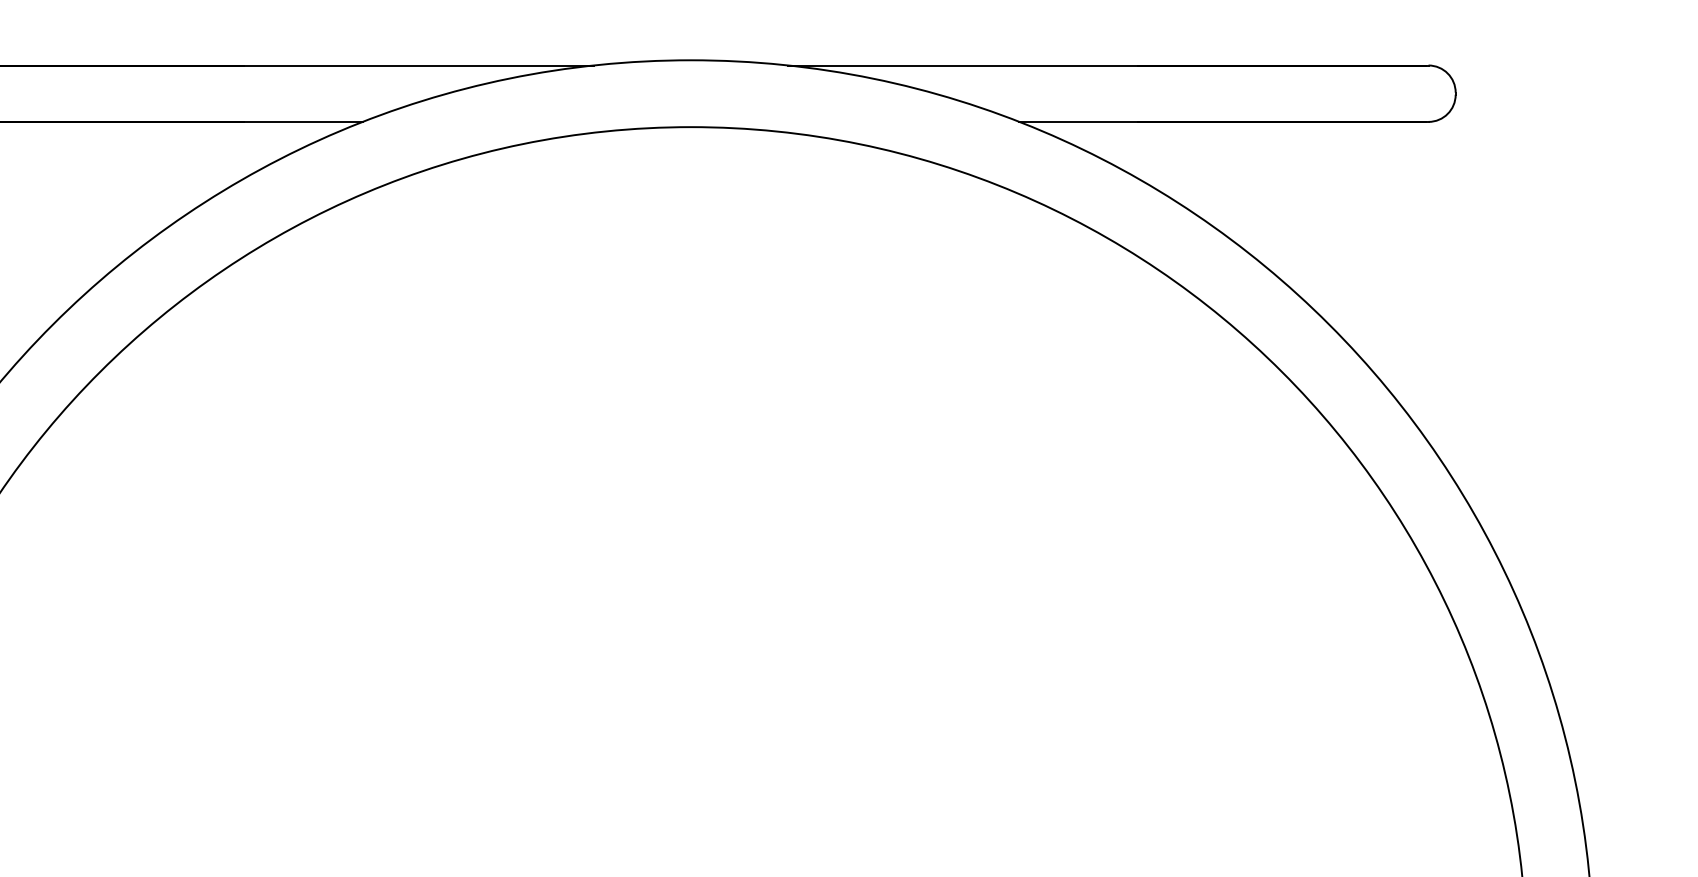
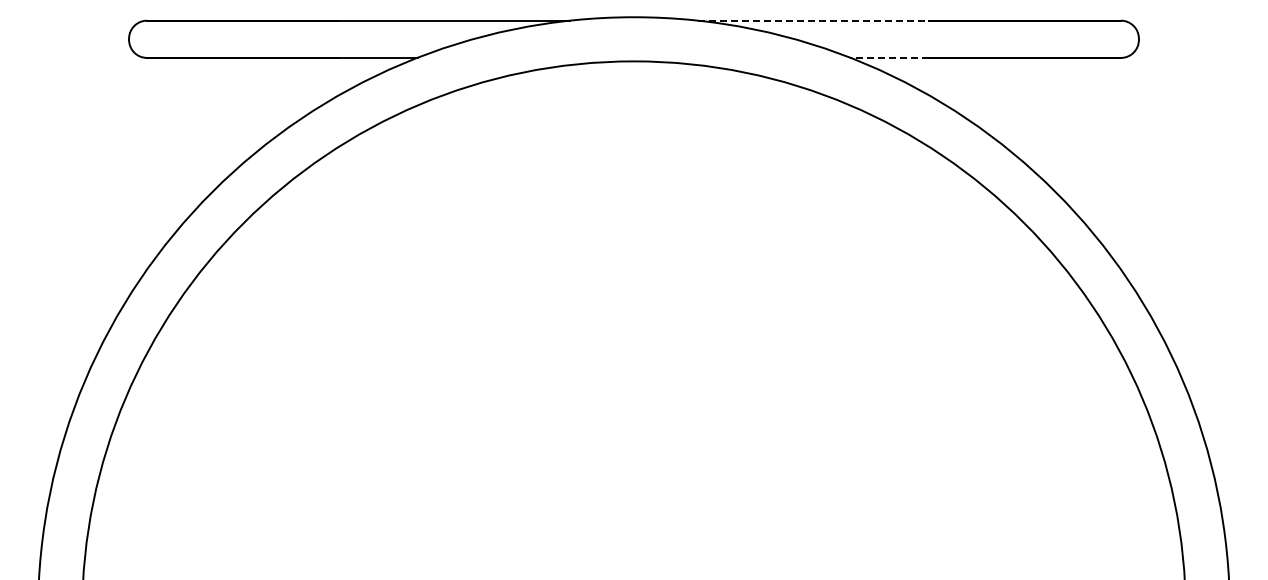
line: (962, 65) -> (813, 20), solid -> dashed
line: (1078, 121) -> (889, 57), solid -> dashed

